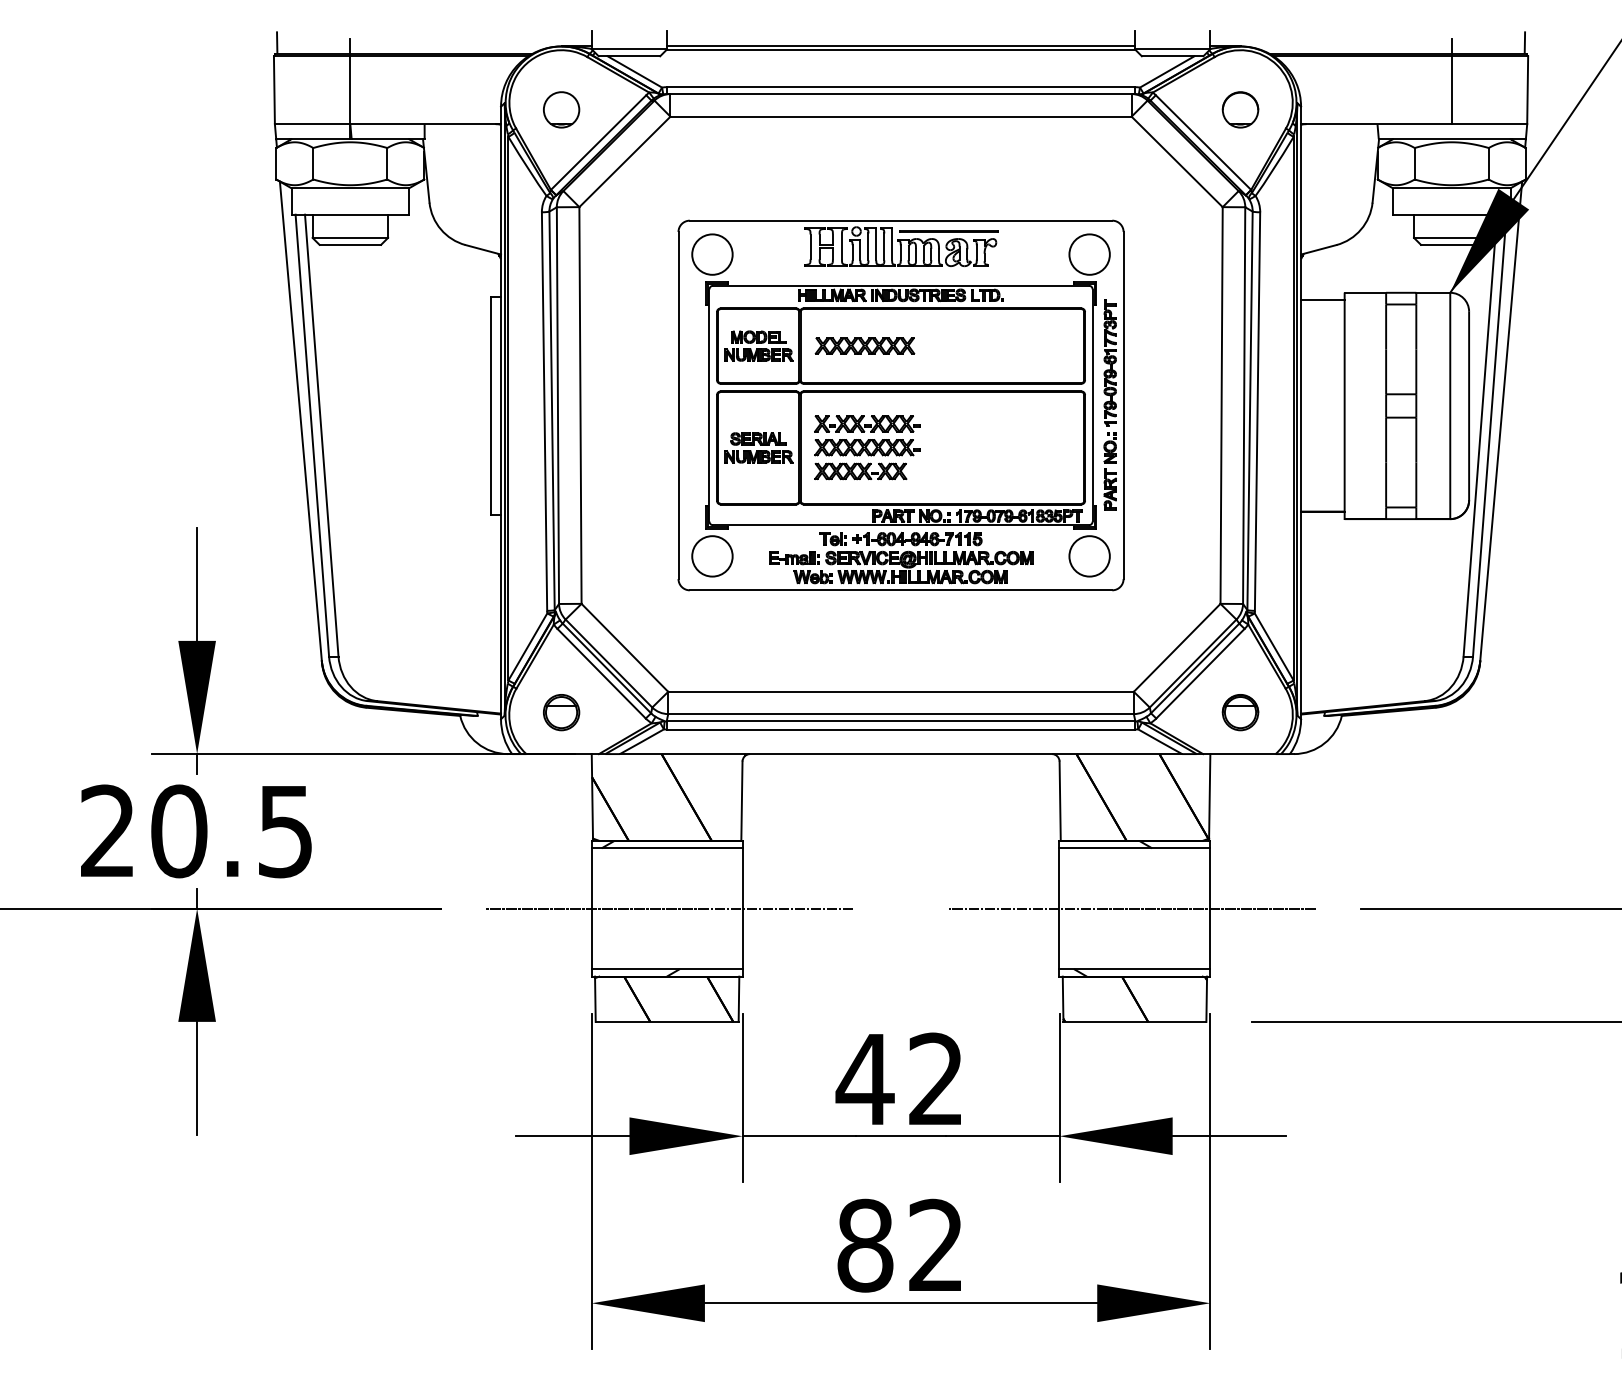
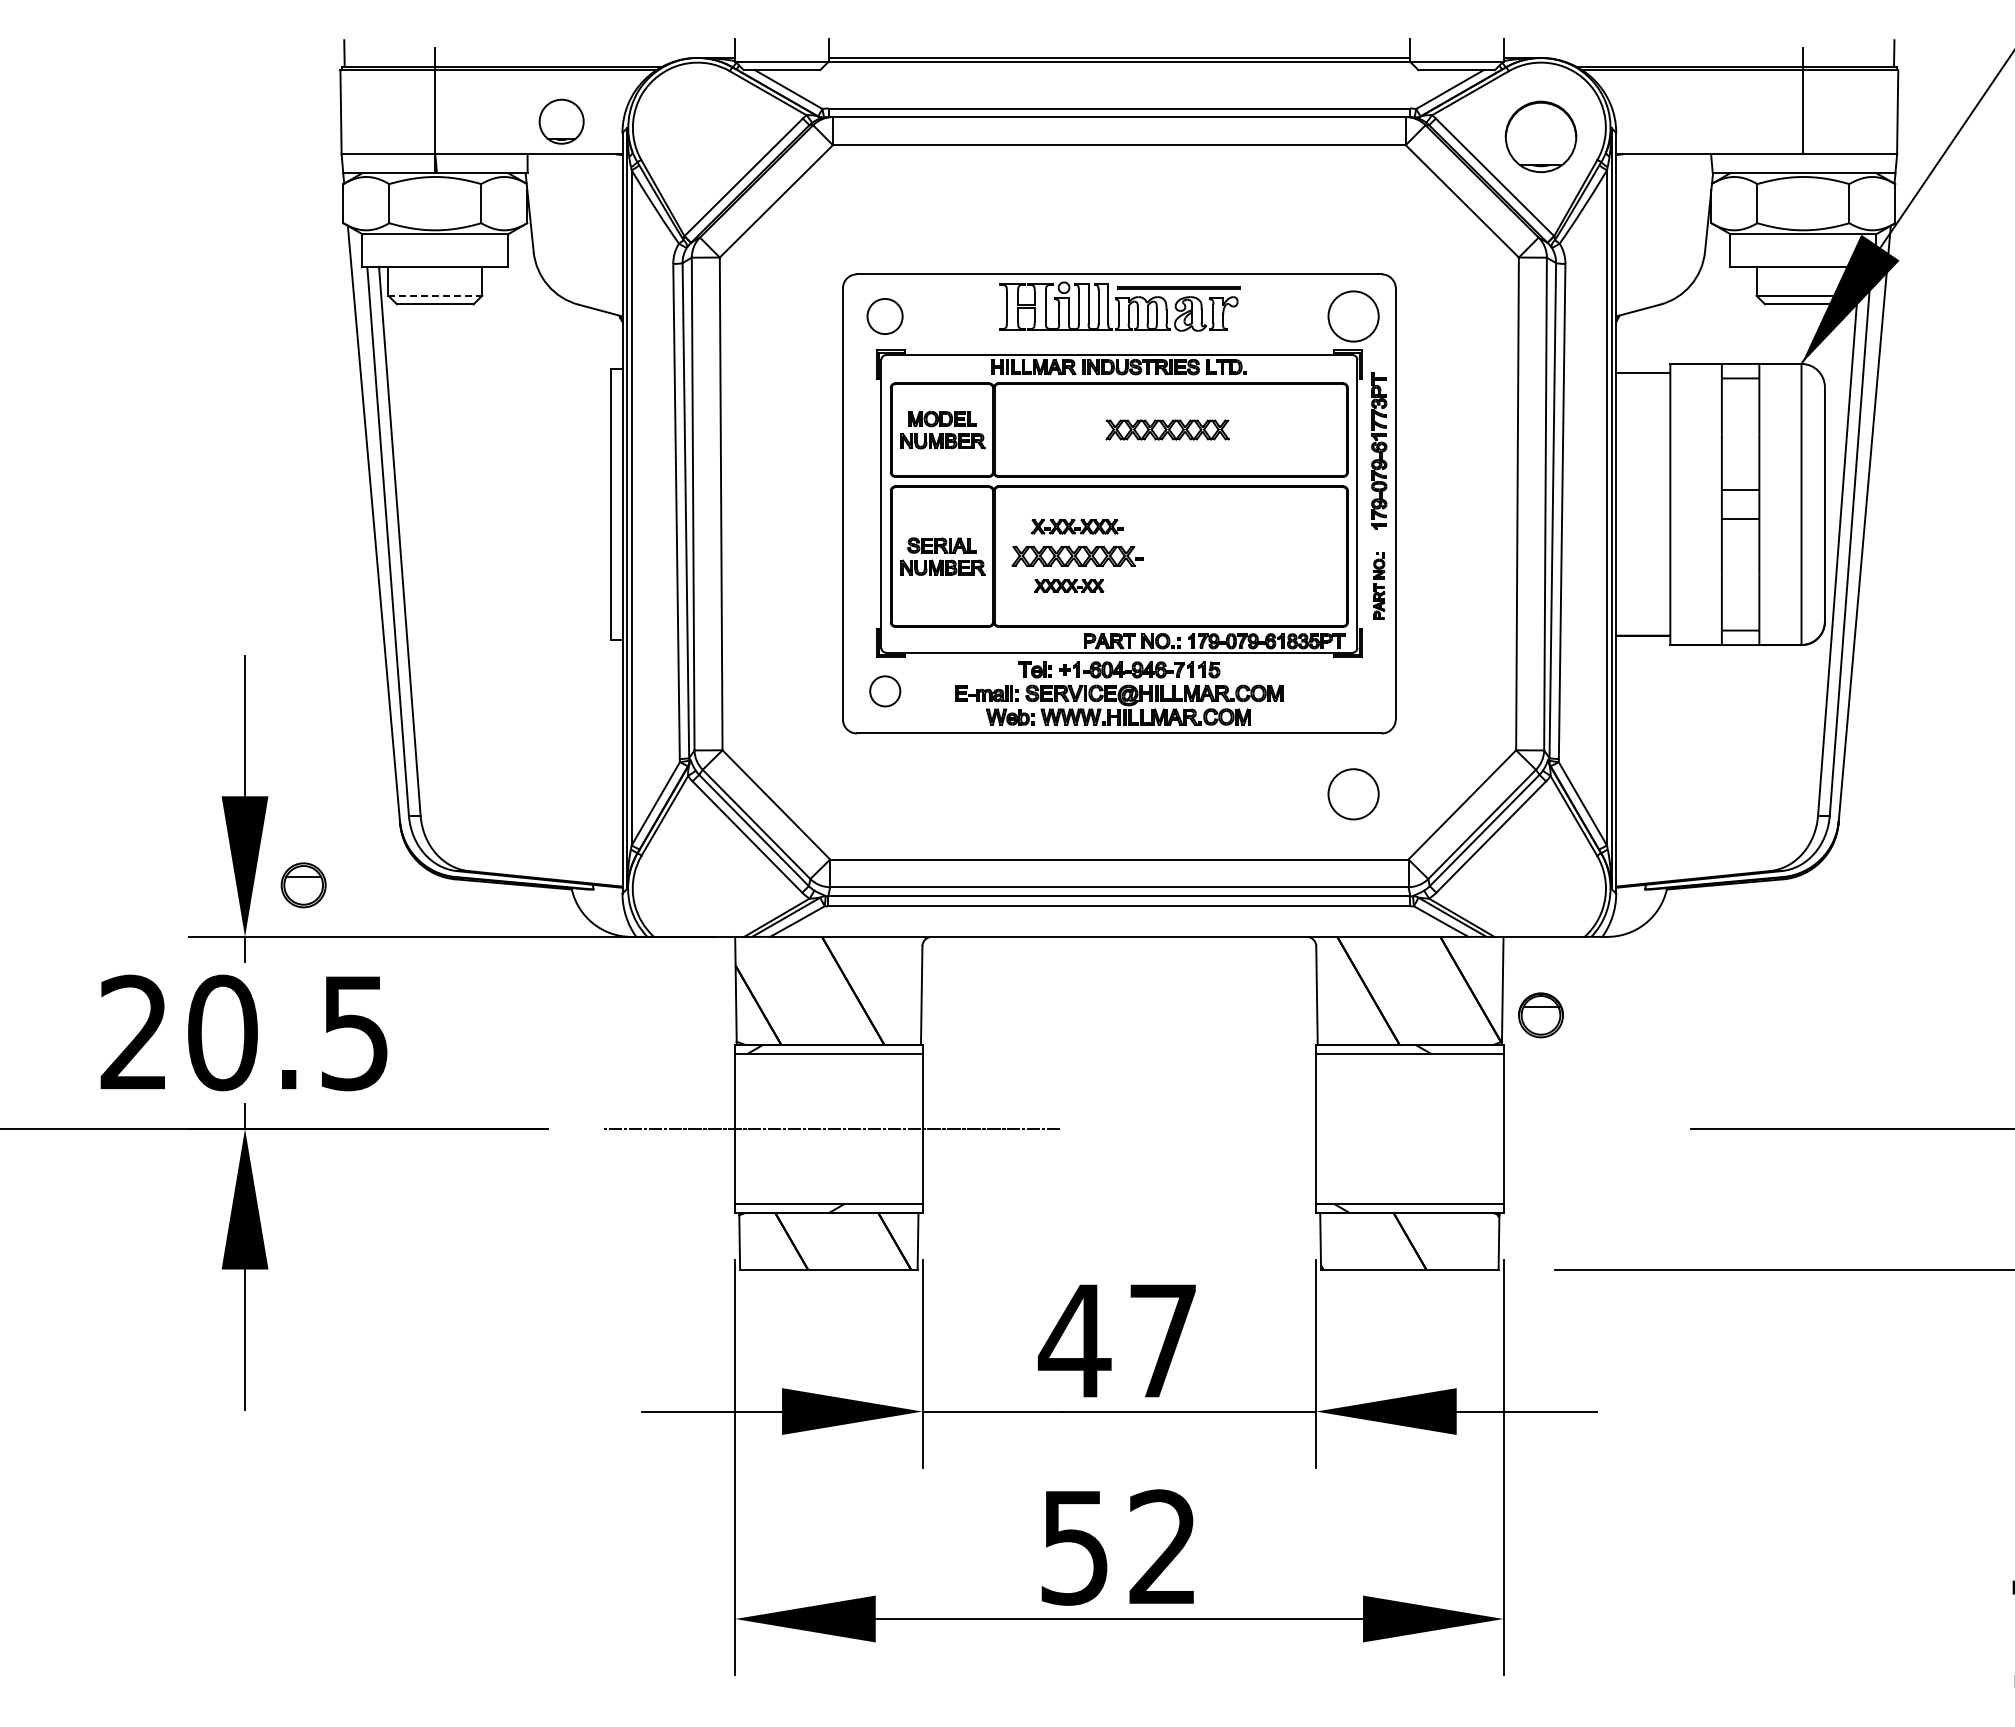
part: (561, 109) -> (561, 121), moved
part: (1240, 109) -> (1540, 136), size x1.6
line: (350, 237) -> (435, 295), solid -> dashed
circle: (711, 254) -> (884, 316), size x0.7
part: (864, 345) -> (1167, 429), moved
part: (867, 423) -> (1077, 526), size x0.7
part: (860, 471) -> (1068, 585), size x0.6
part: (1110, 471) -> (1379, 585), size x0.7
circle: (712, 556) -> (885, 691), size x0.6
circle: (1089, 556) -> (1353, 794), moved
part: (561, 712) -> (303, 885), moved
part: (1240, 712) -> (1540, 1015), moved
line: (1132, 908) -> (1406, 1128), removed
text: (935, 1078) -> (1162, 1339), 42 -> 47
text: (864, 1245) -> (1074, 1547), 82 -> 52

